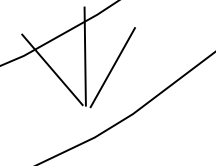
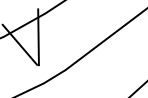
line: (111, 67) -> (53, 43), removed

